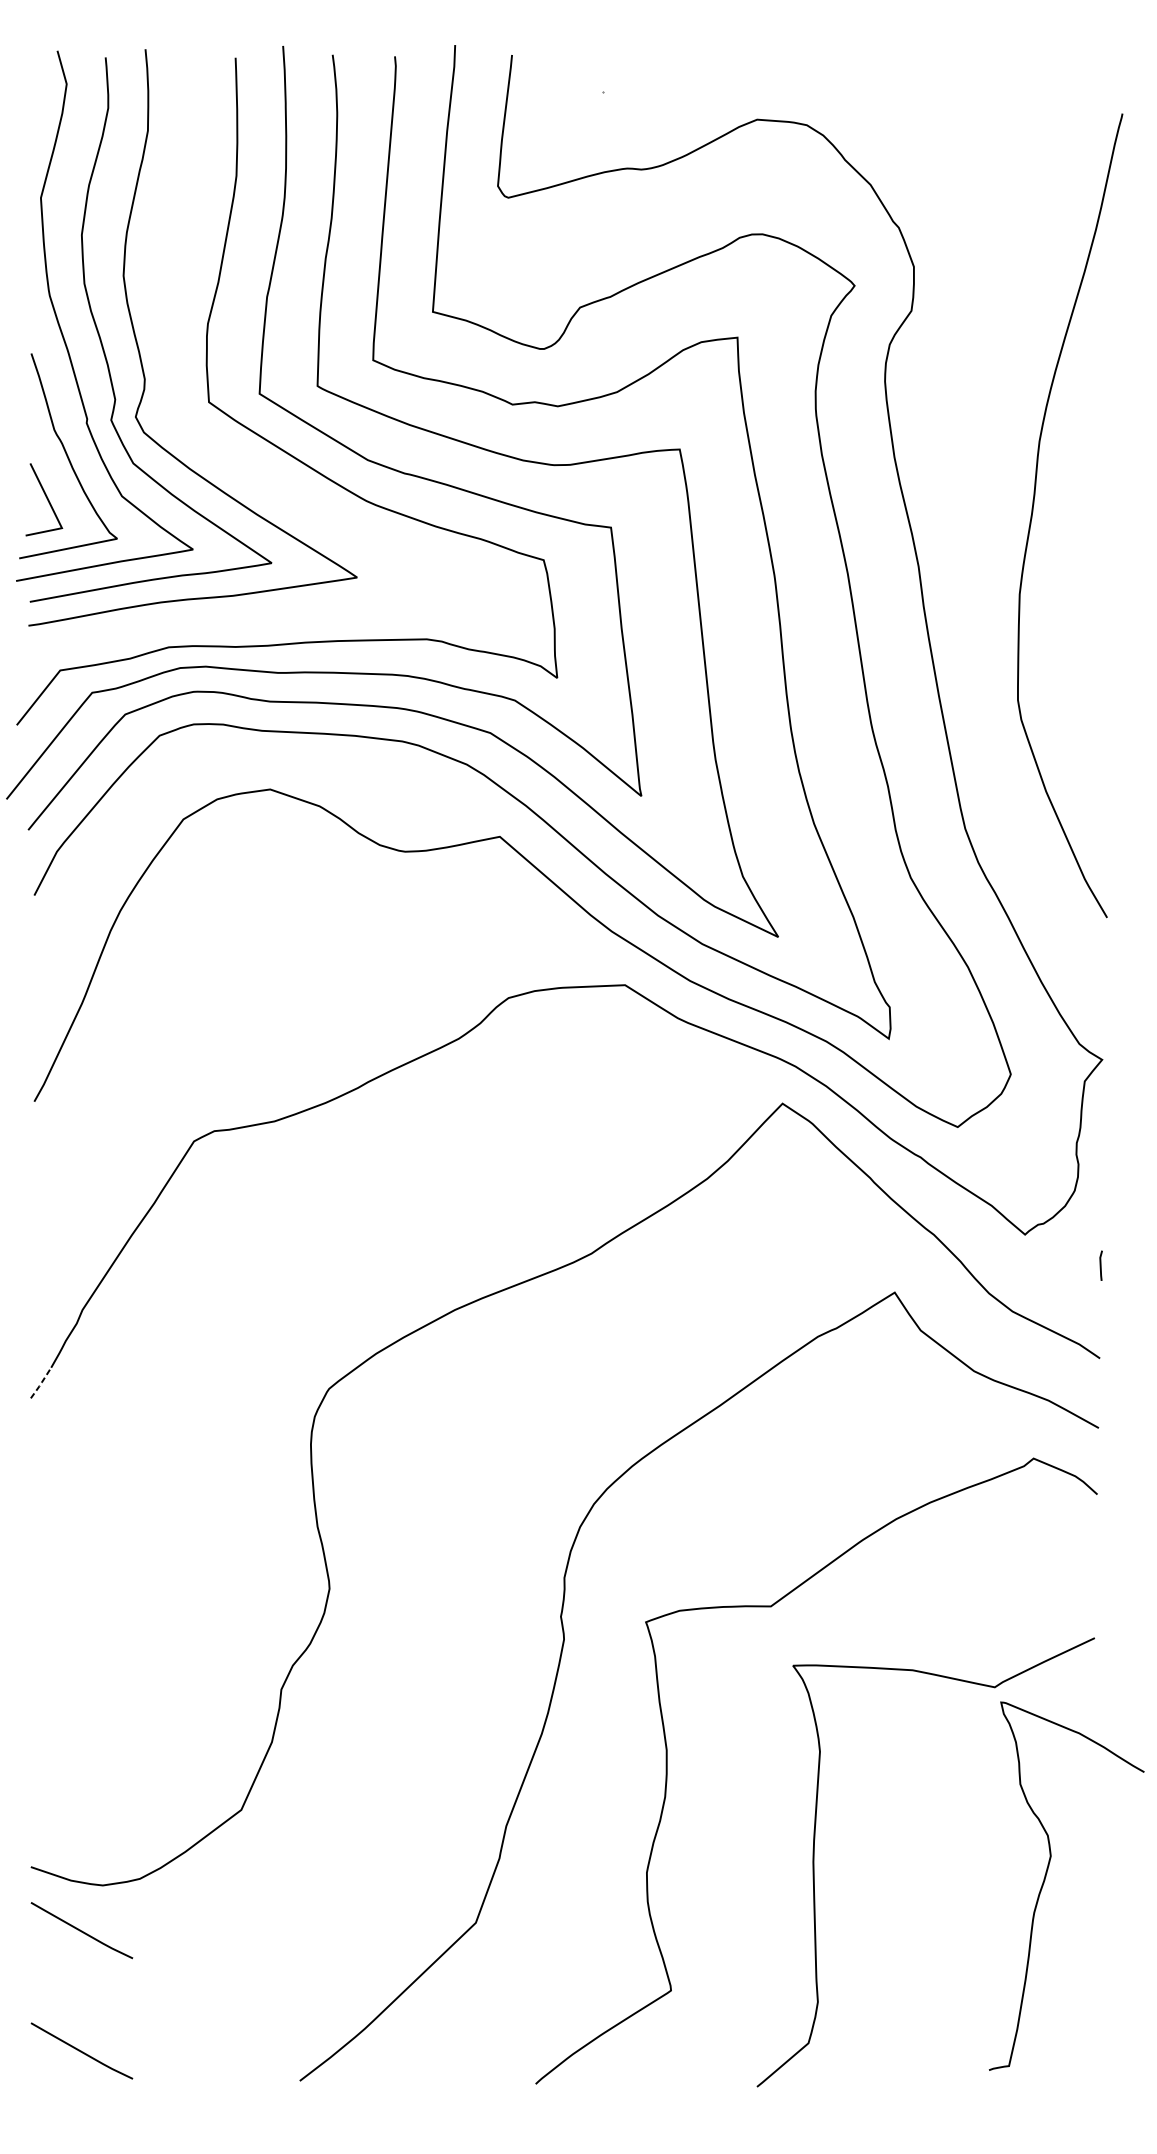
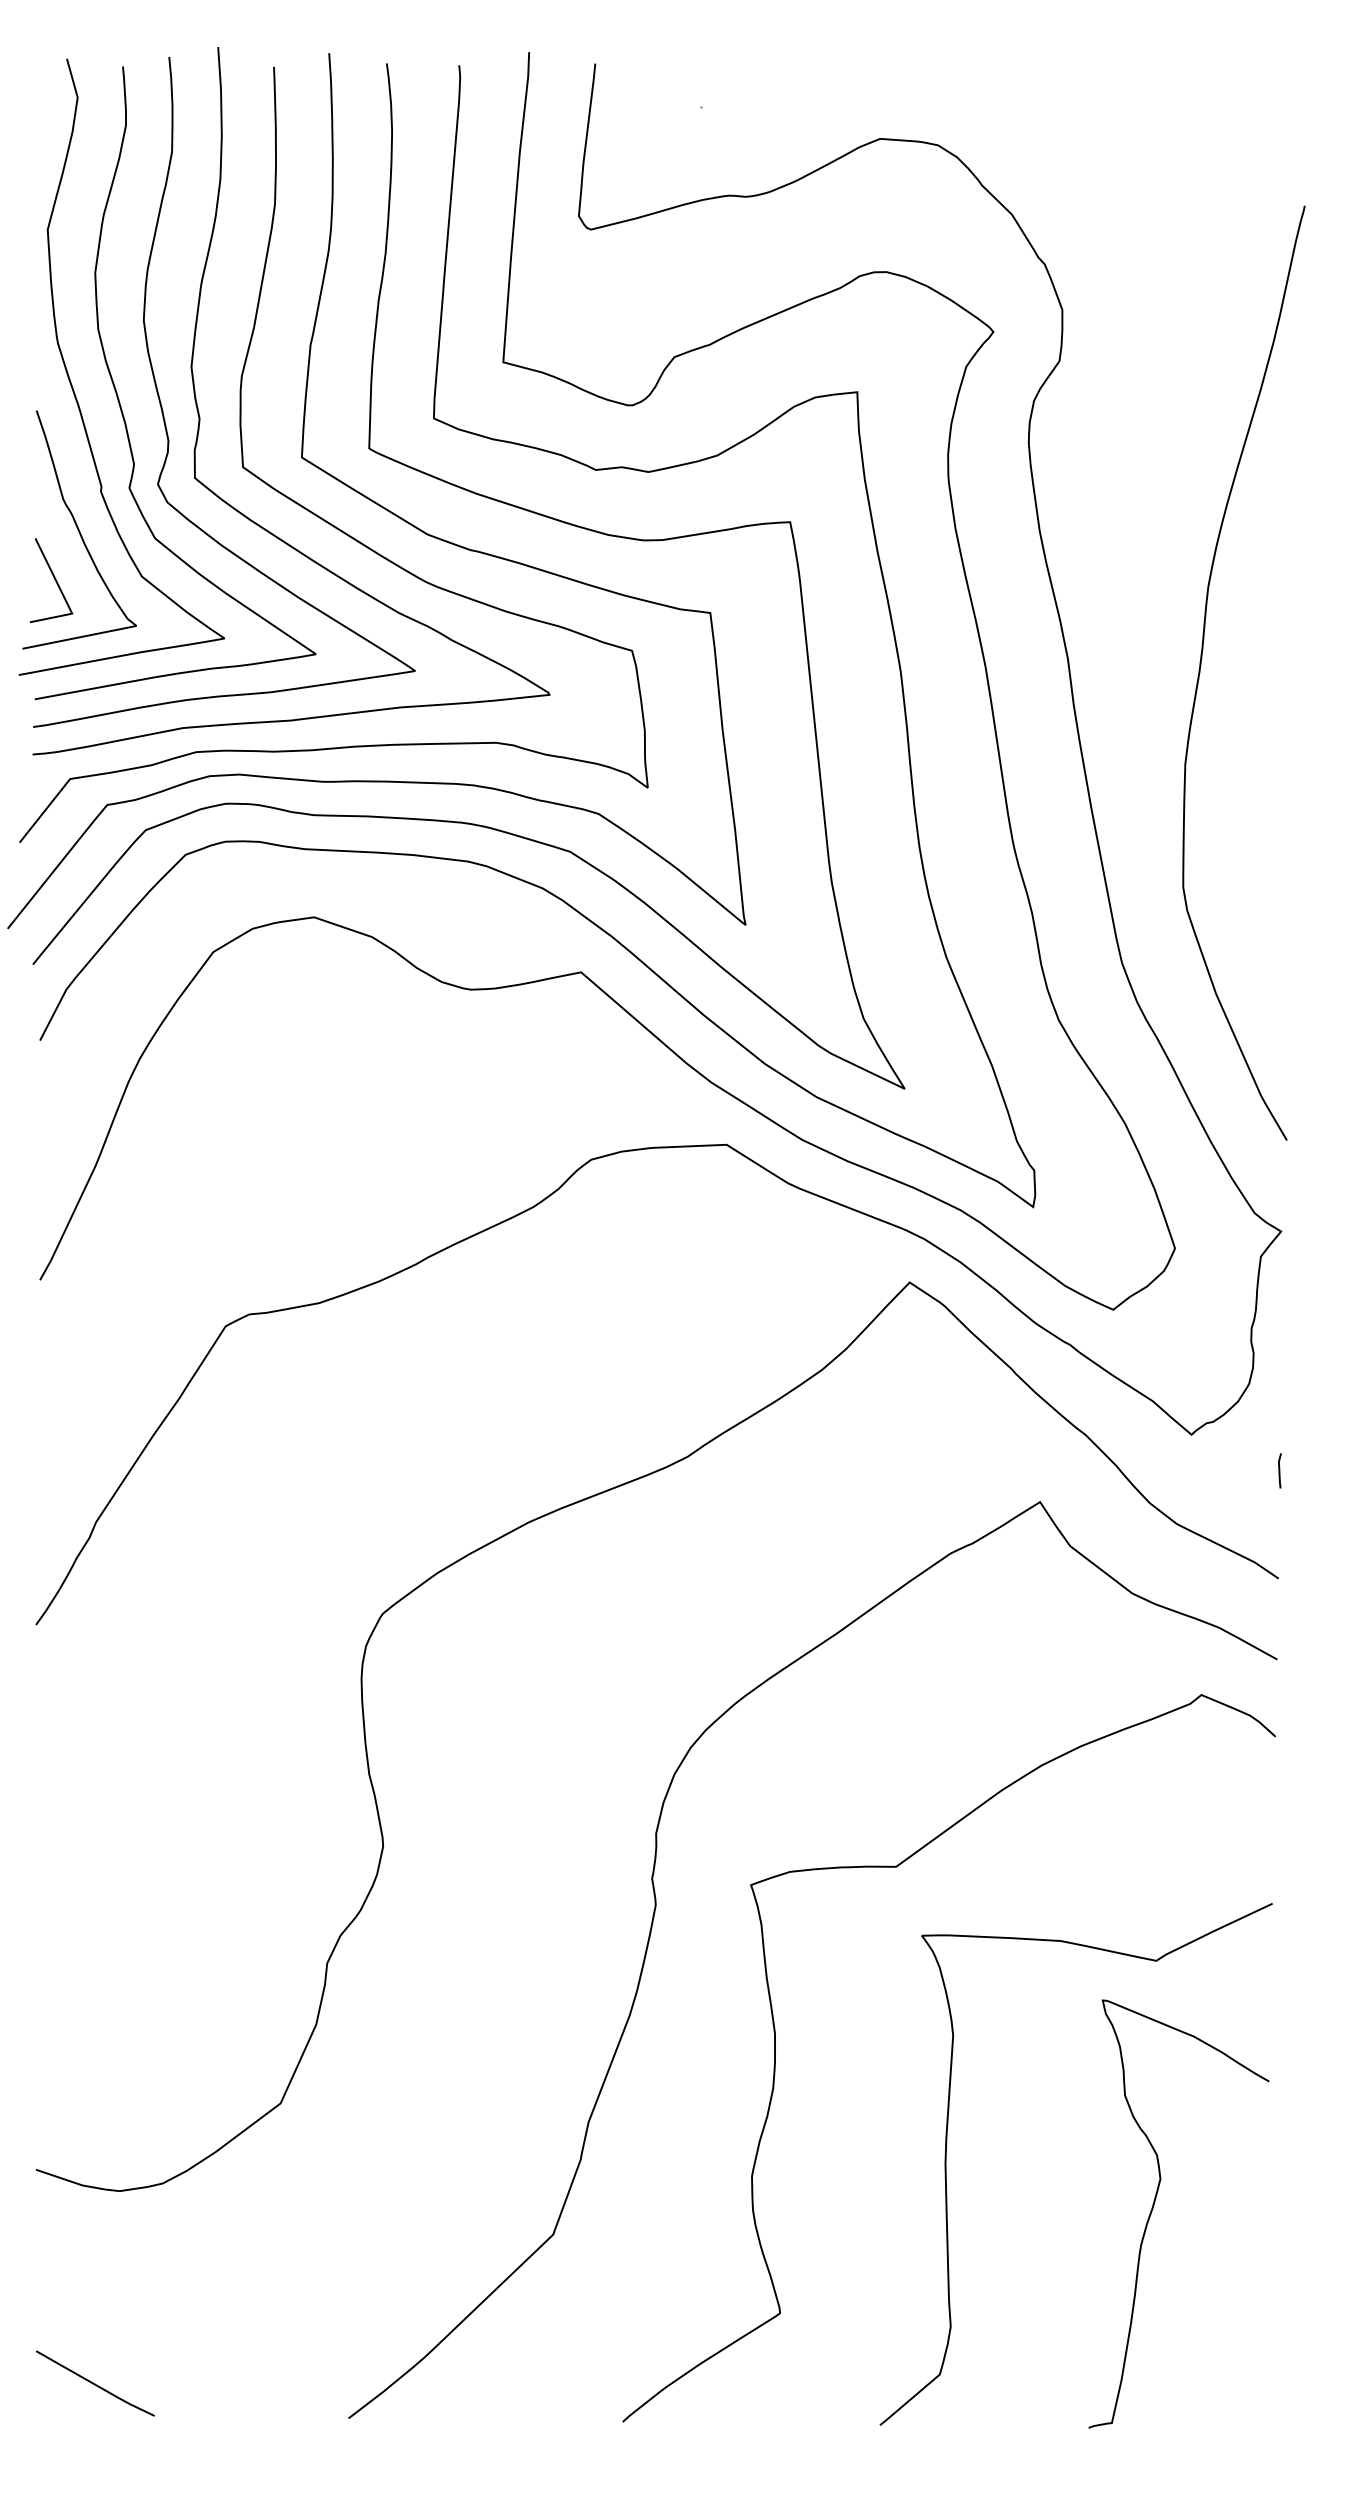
curve: (172, 359) -> (200, 417), added
curve: (1033, 509) -> (1201, 666), moved
line: (41, 1383) -> (48, 1607), dashed -> solid
curve: (1045, 1878) -> (1154, 2205), moved
line: (82, 1930) -> (95, 2243), removed

